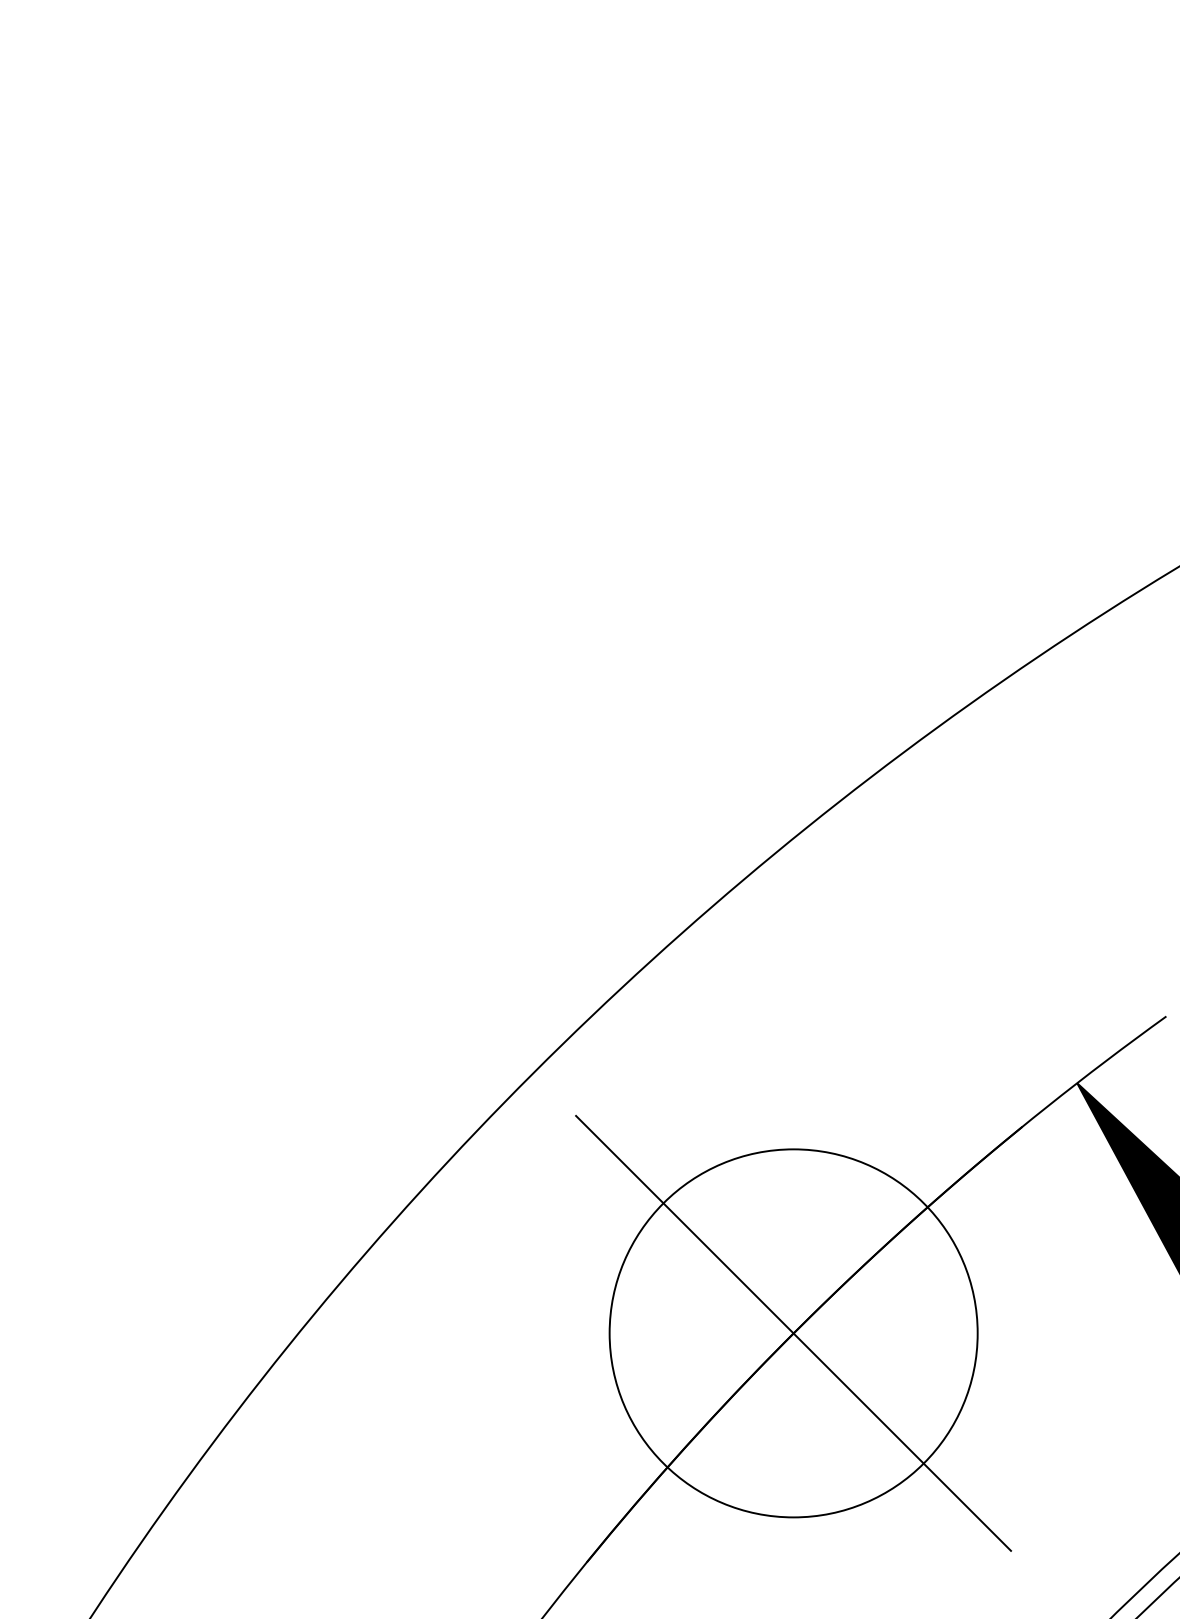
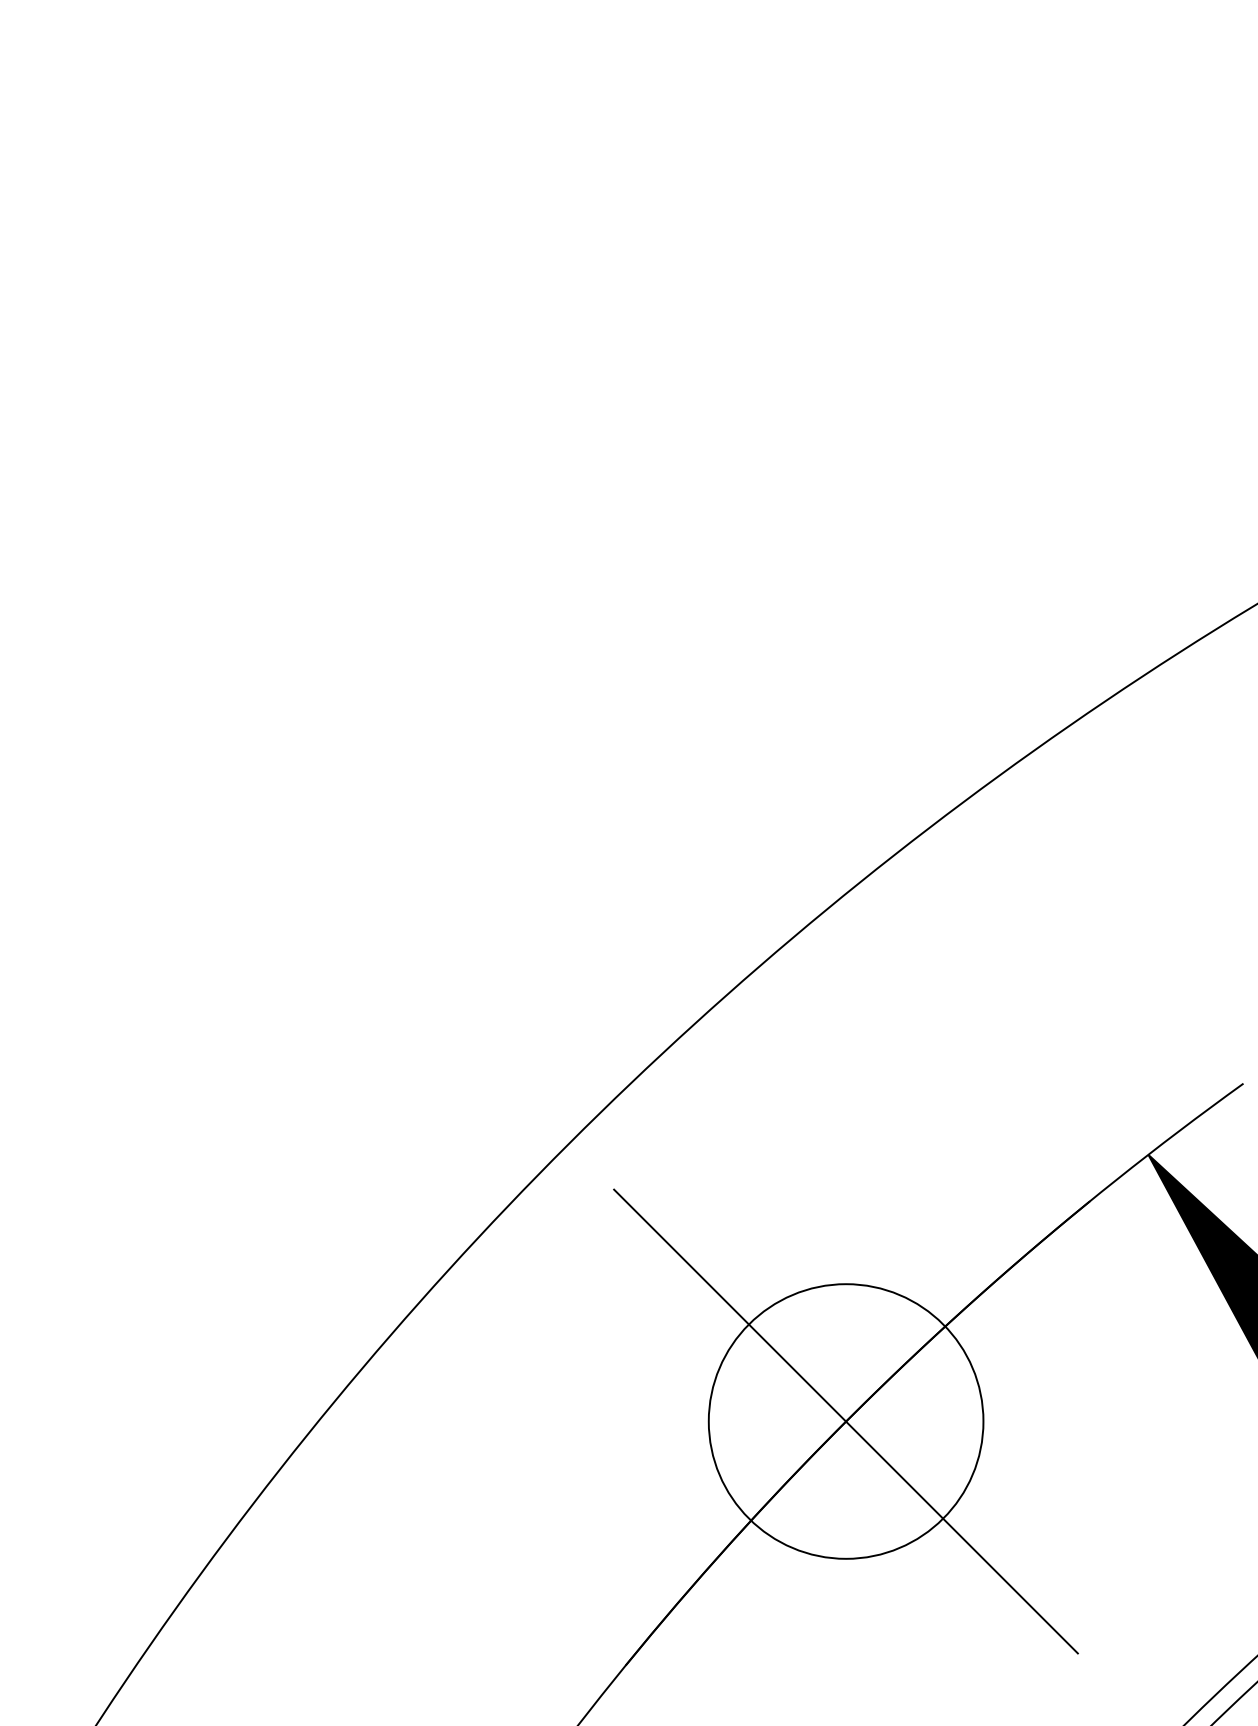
circle: (793, 1333) -> (845, 1421), size x0.7

